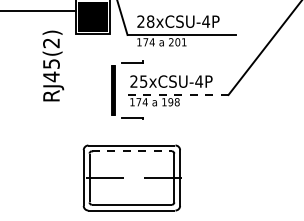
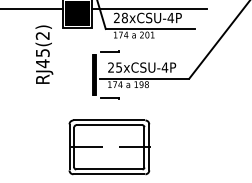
line: (179, 10) -> (148, 8), added
line: (174, 94) -> (144, 78), dashed -> solid
line: (131, 151) -> (109, 125), dashed -> solid

